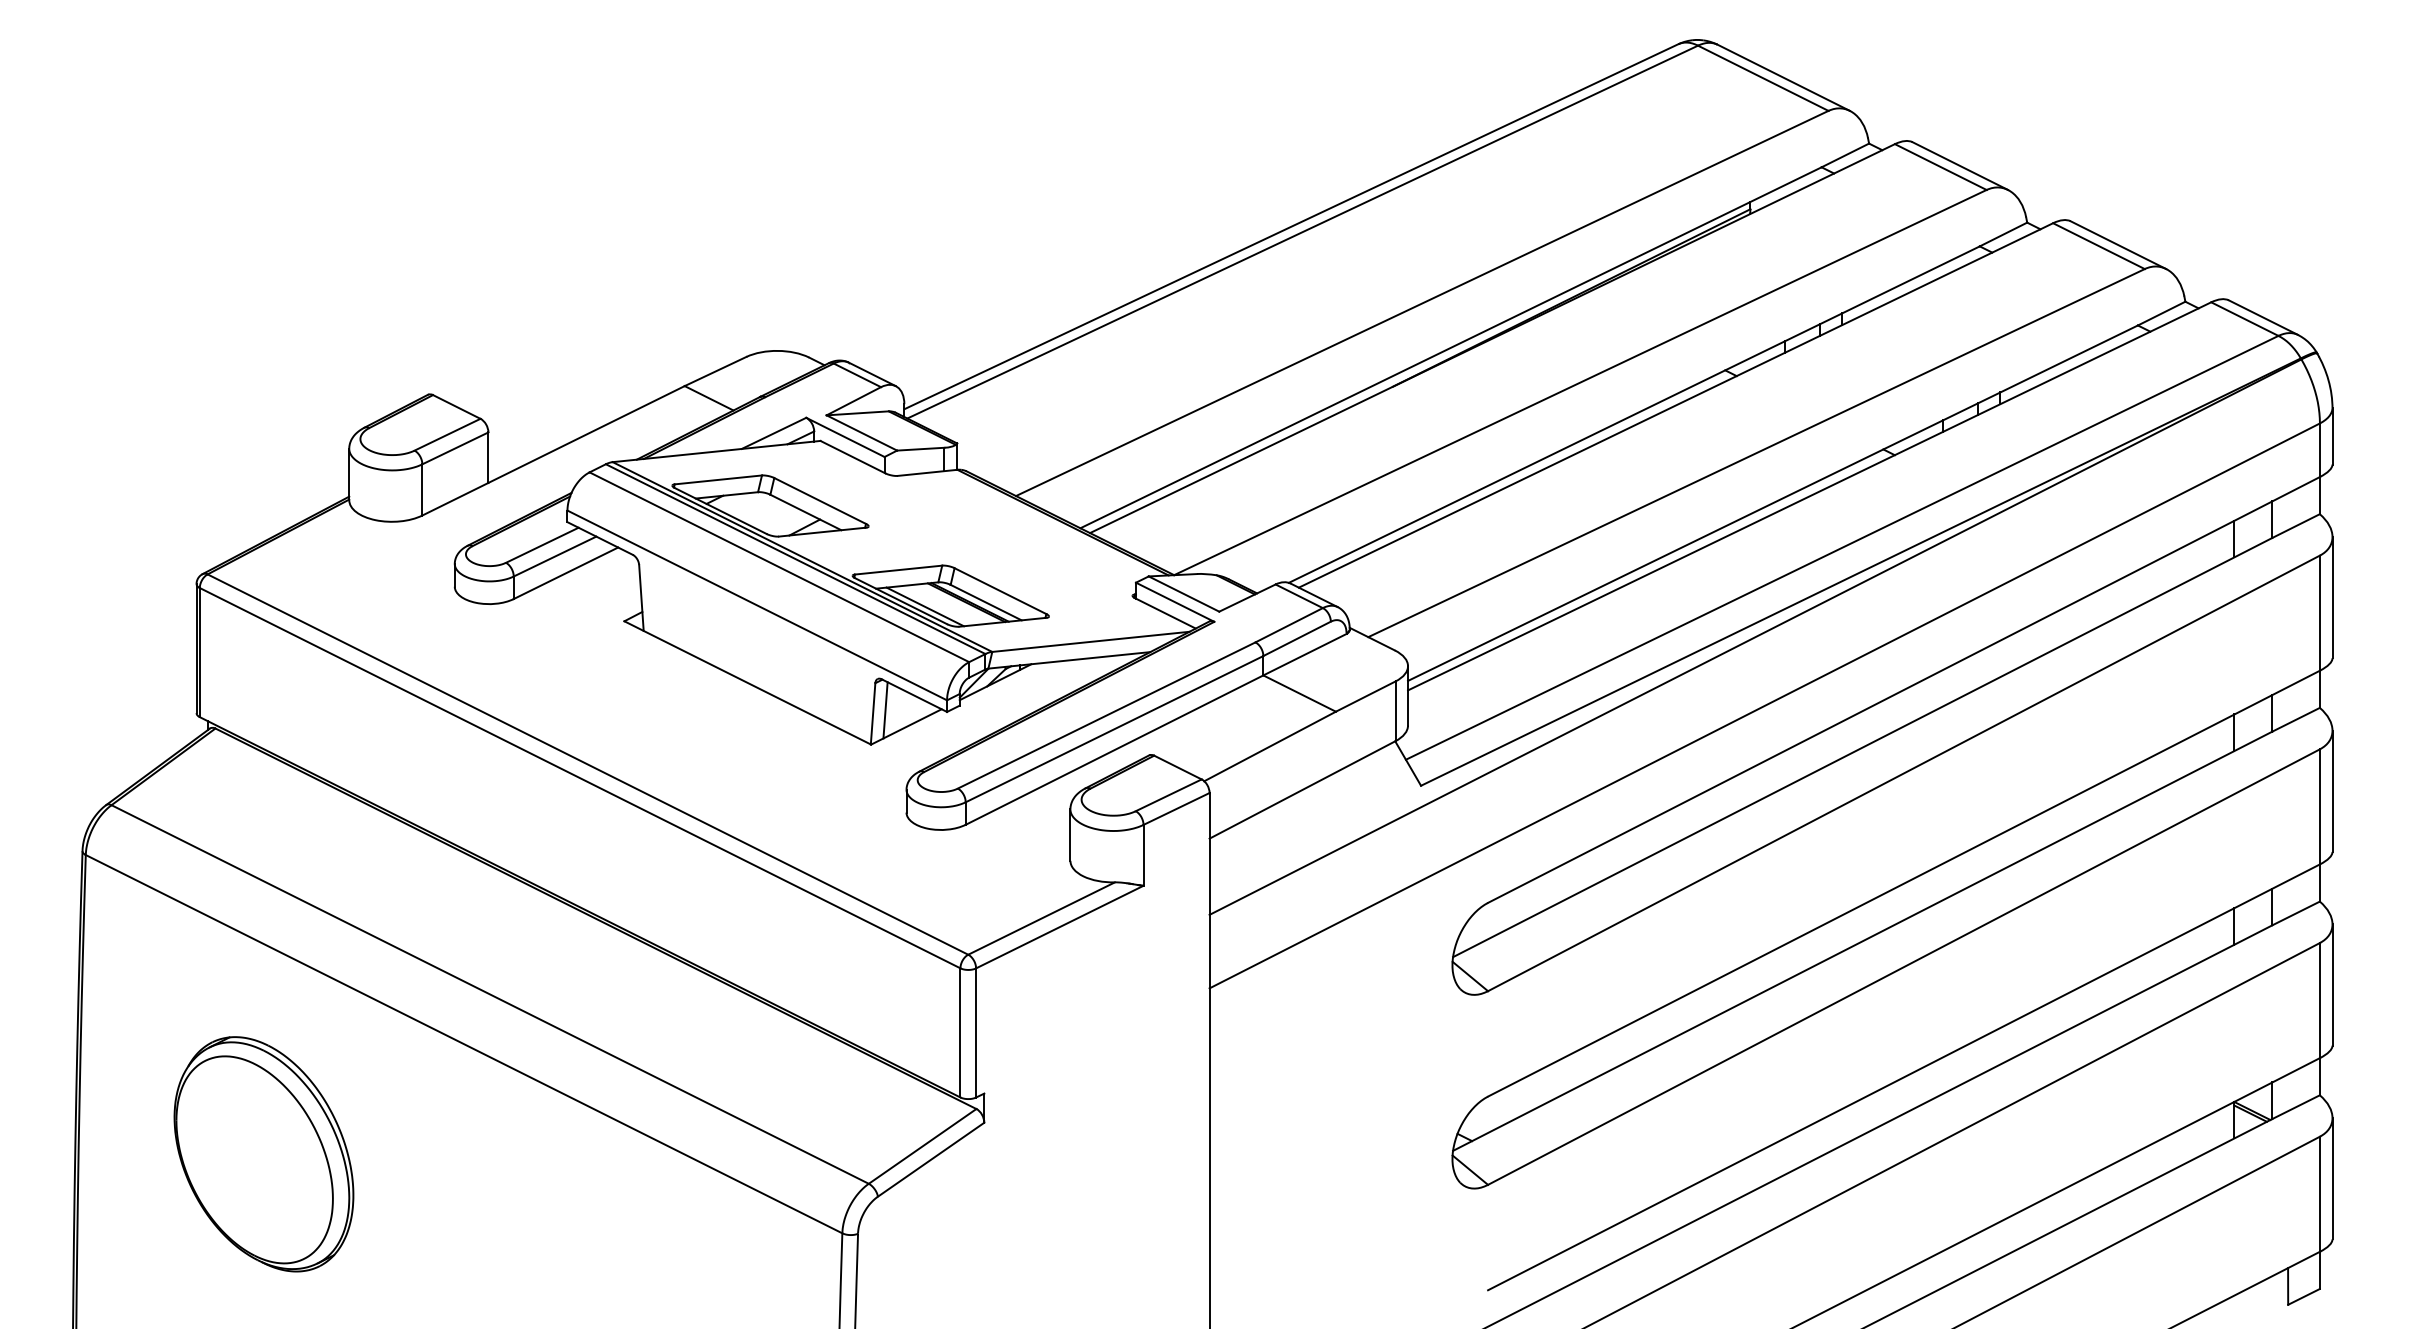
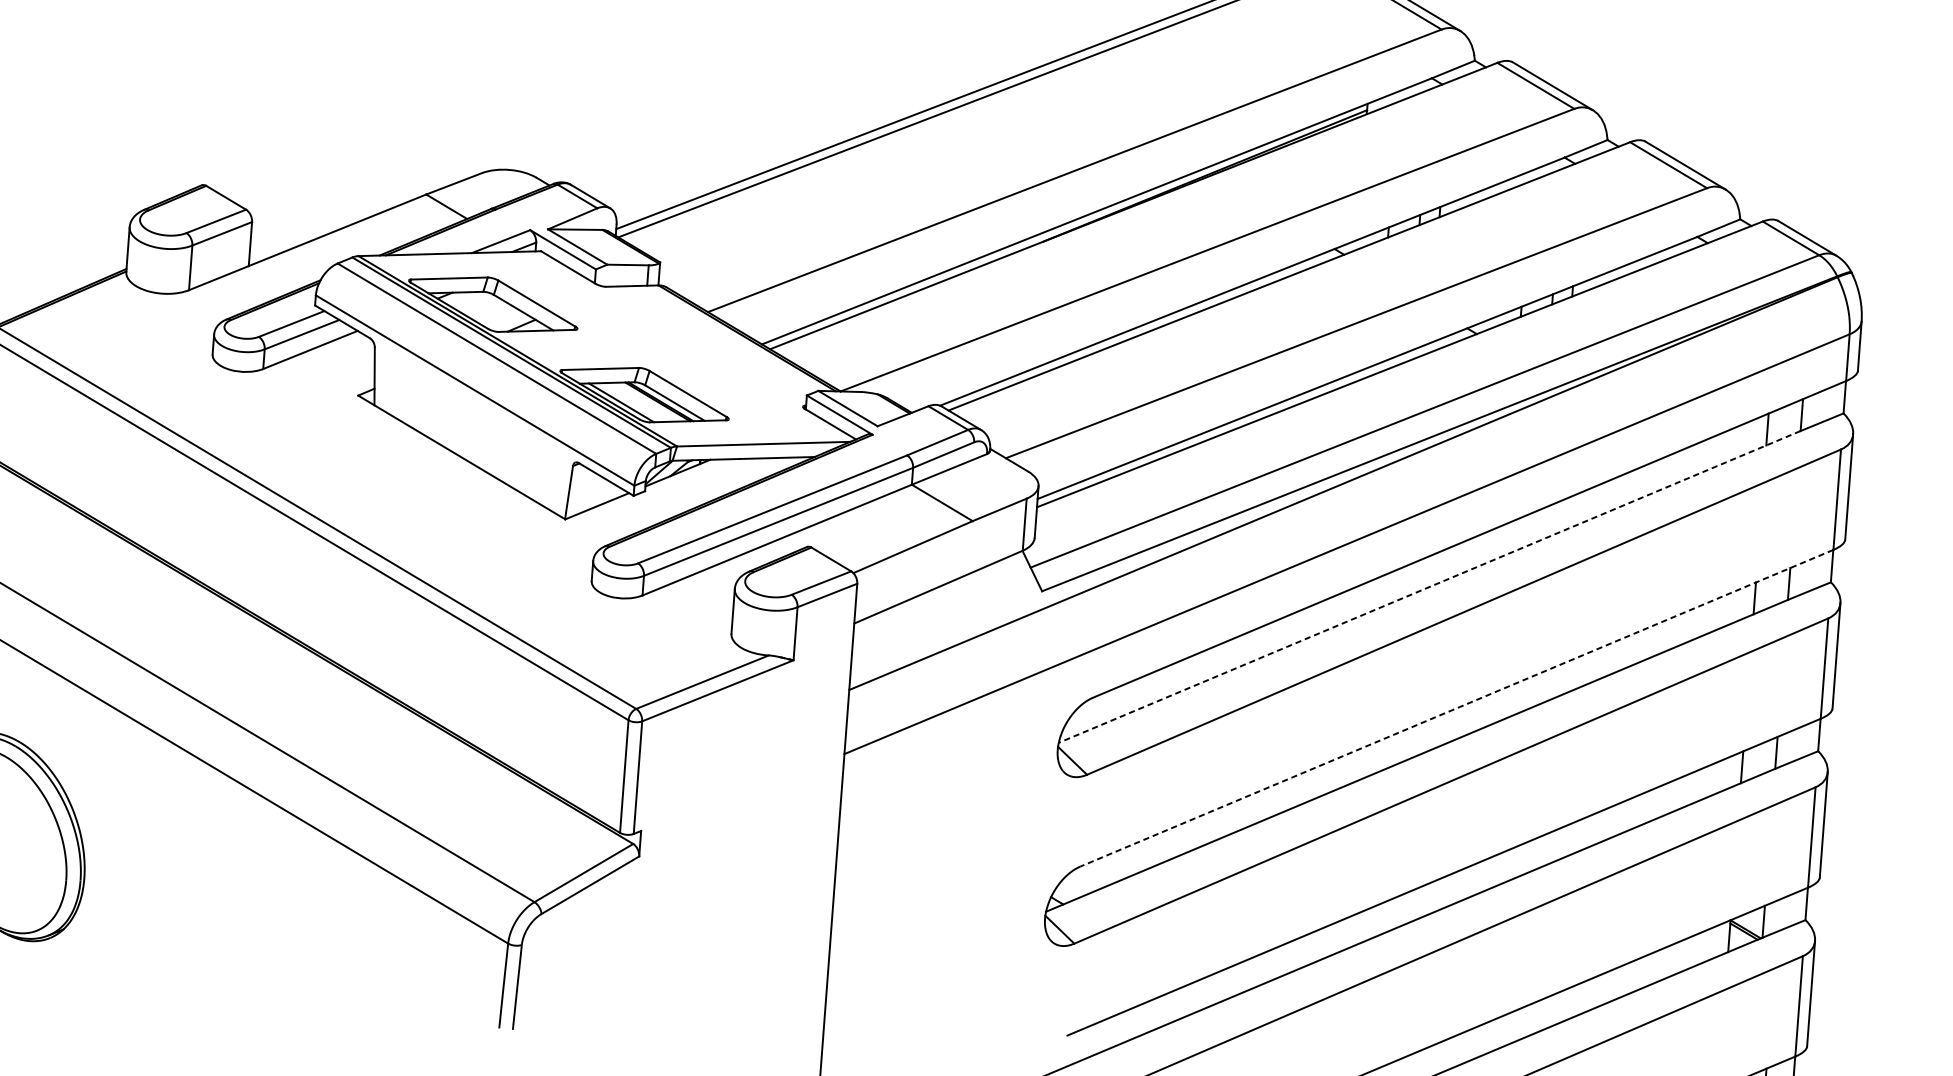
line: (885, 710) -> (580, 490), removed
line: (1862, 747) -> (1429, 586), solid -> dashed
line: (1903, 883) -> (1456, 708), solid -> dashed

